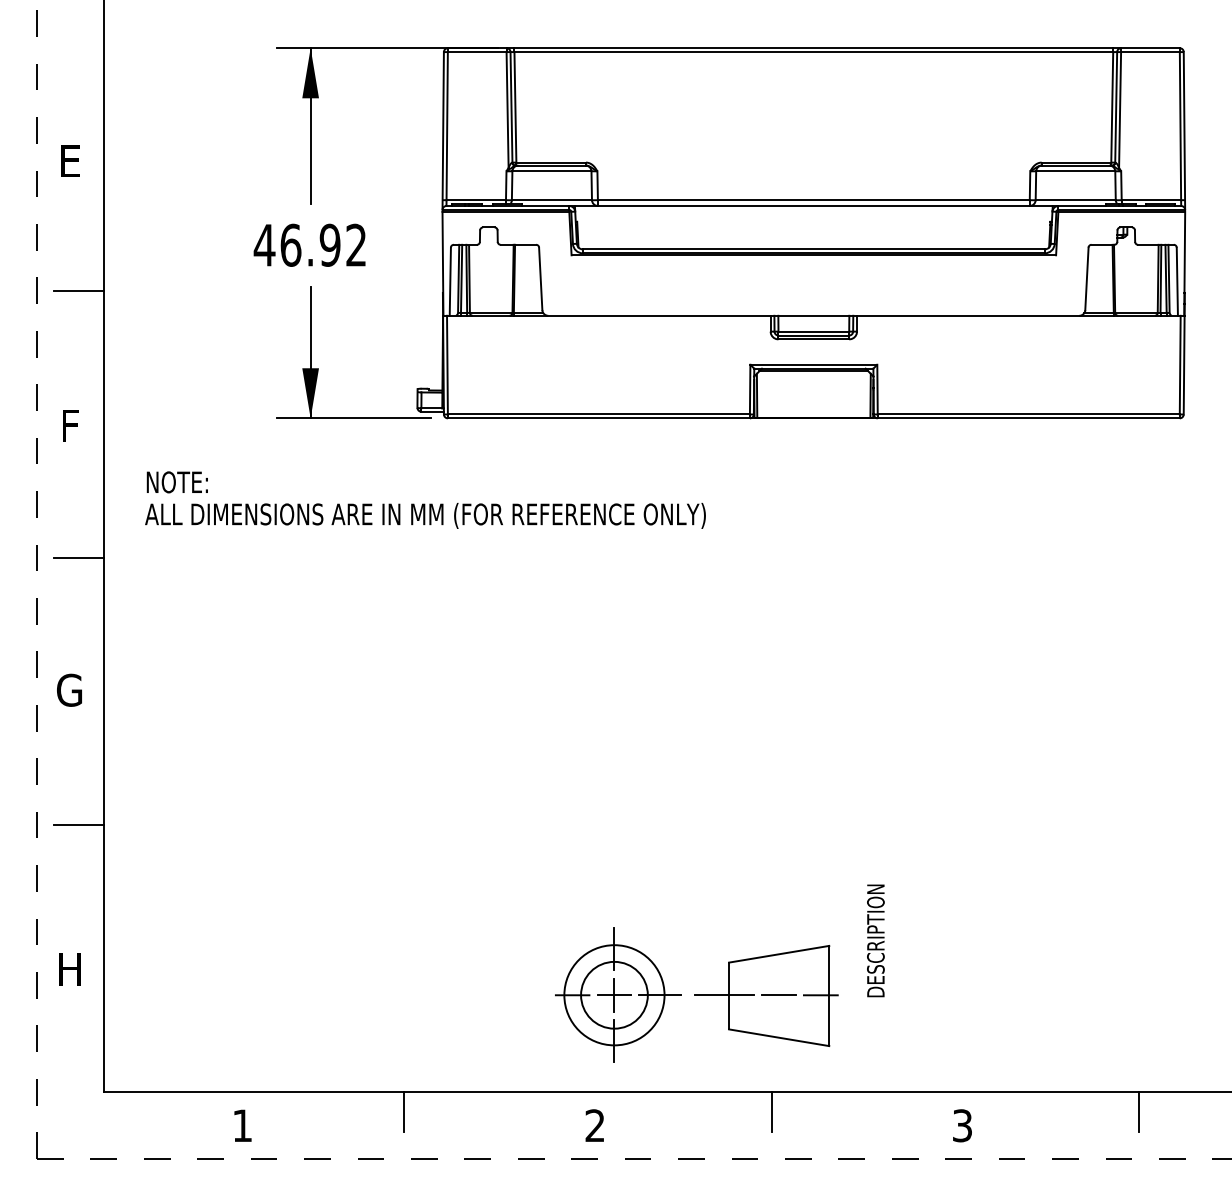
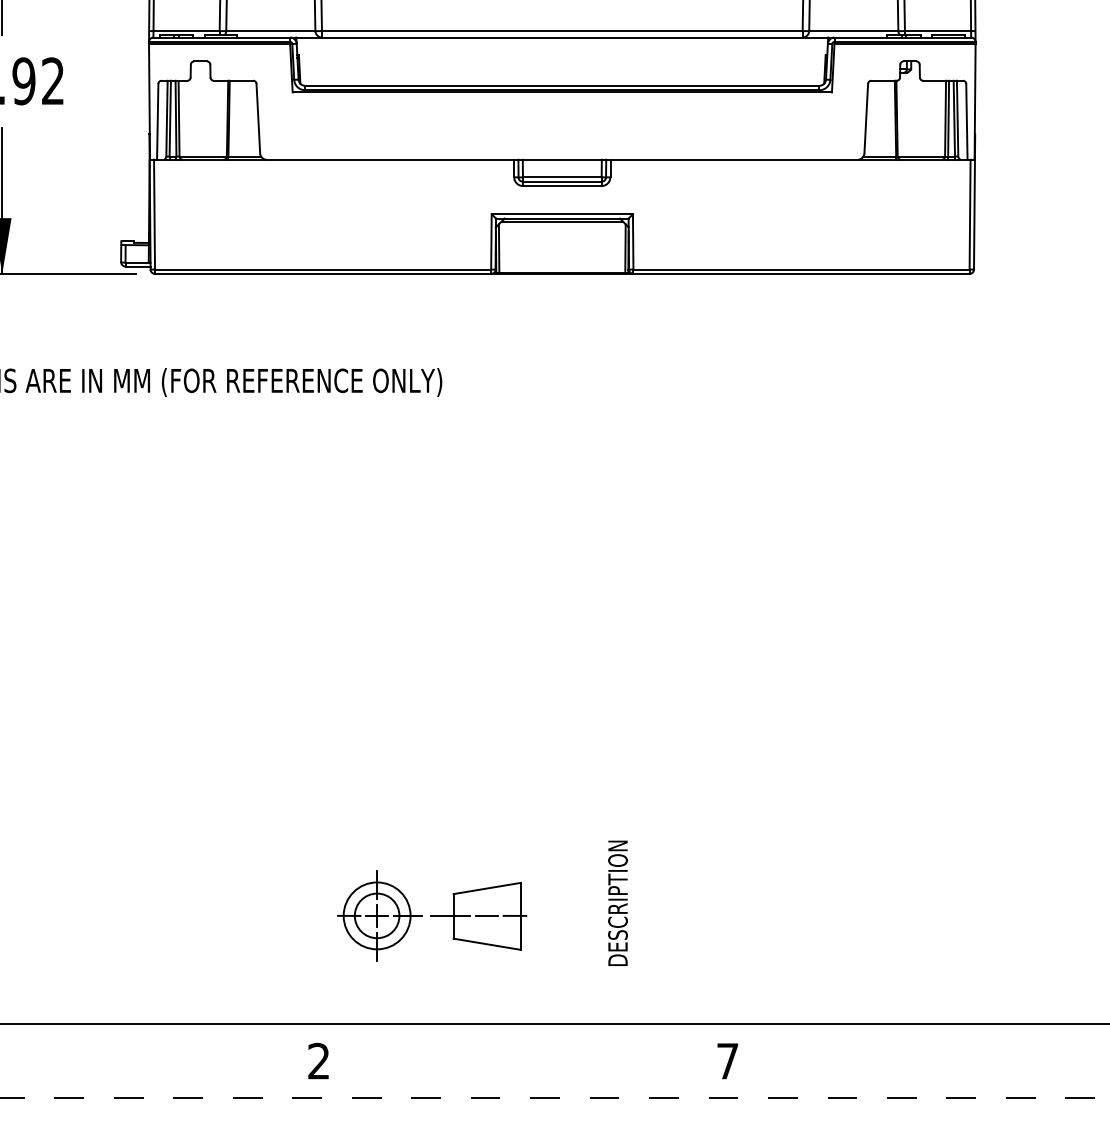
text: (875, 940) -> (617, 902), moved
part: (696, 994) -> (431, 915), size x0.6
line: (404, 1112) -> (106, 1046), removed
line: (771, 1112) -> (515, 1046), removed
line: (1138, 1112) -> (923, 1046), removed
text: (962, 1125) -> (727, 1060), 3 -> 7

